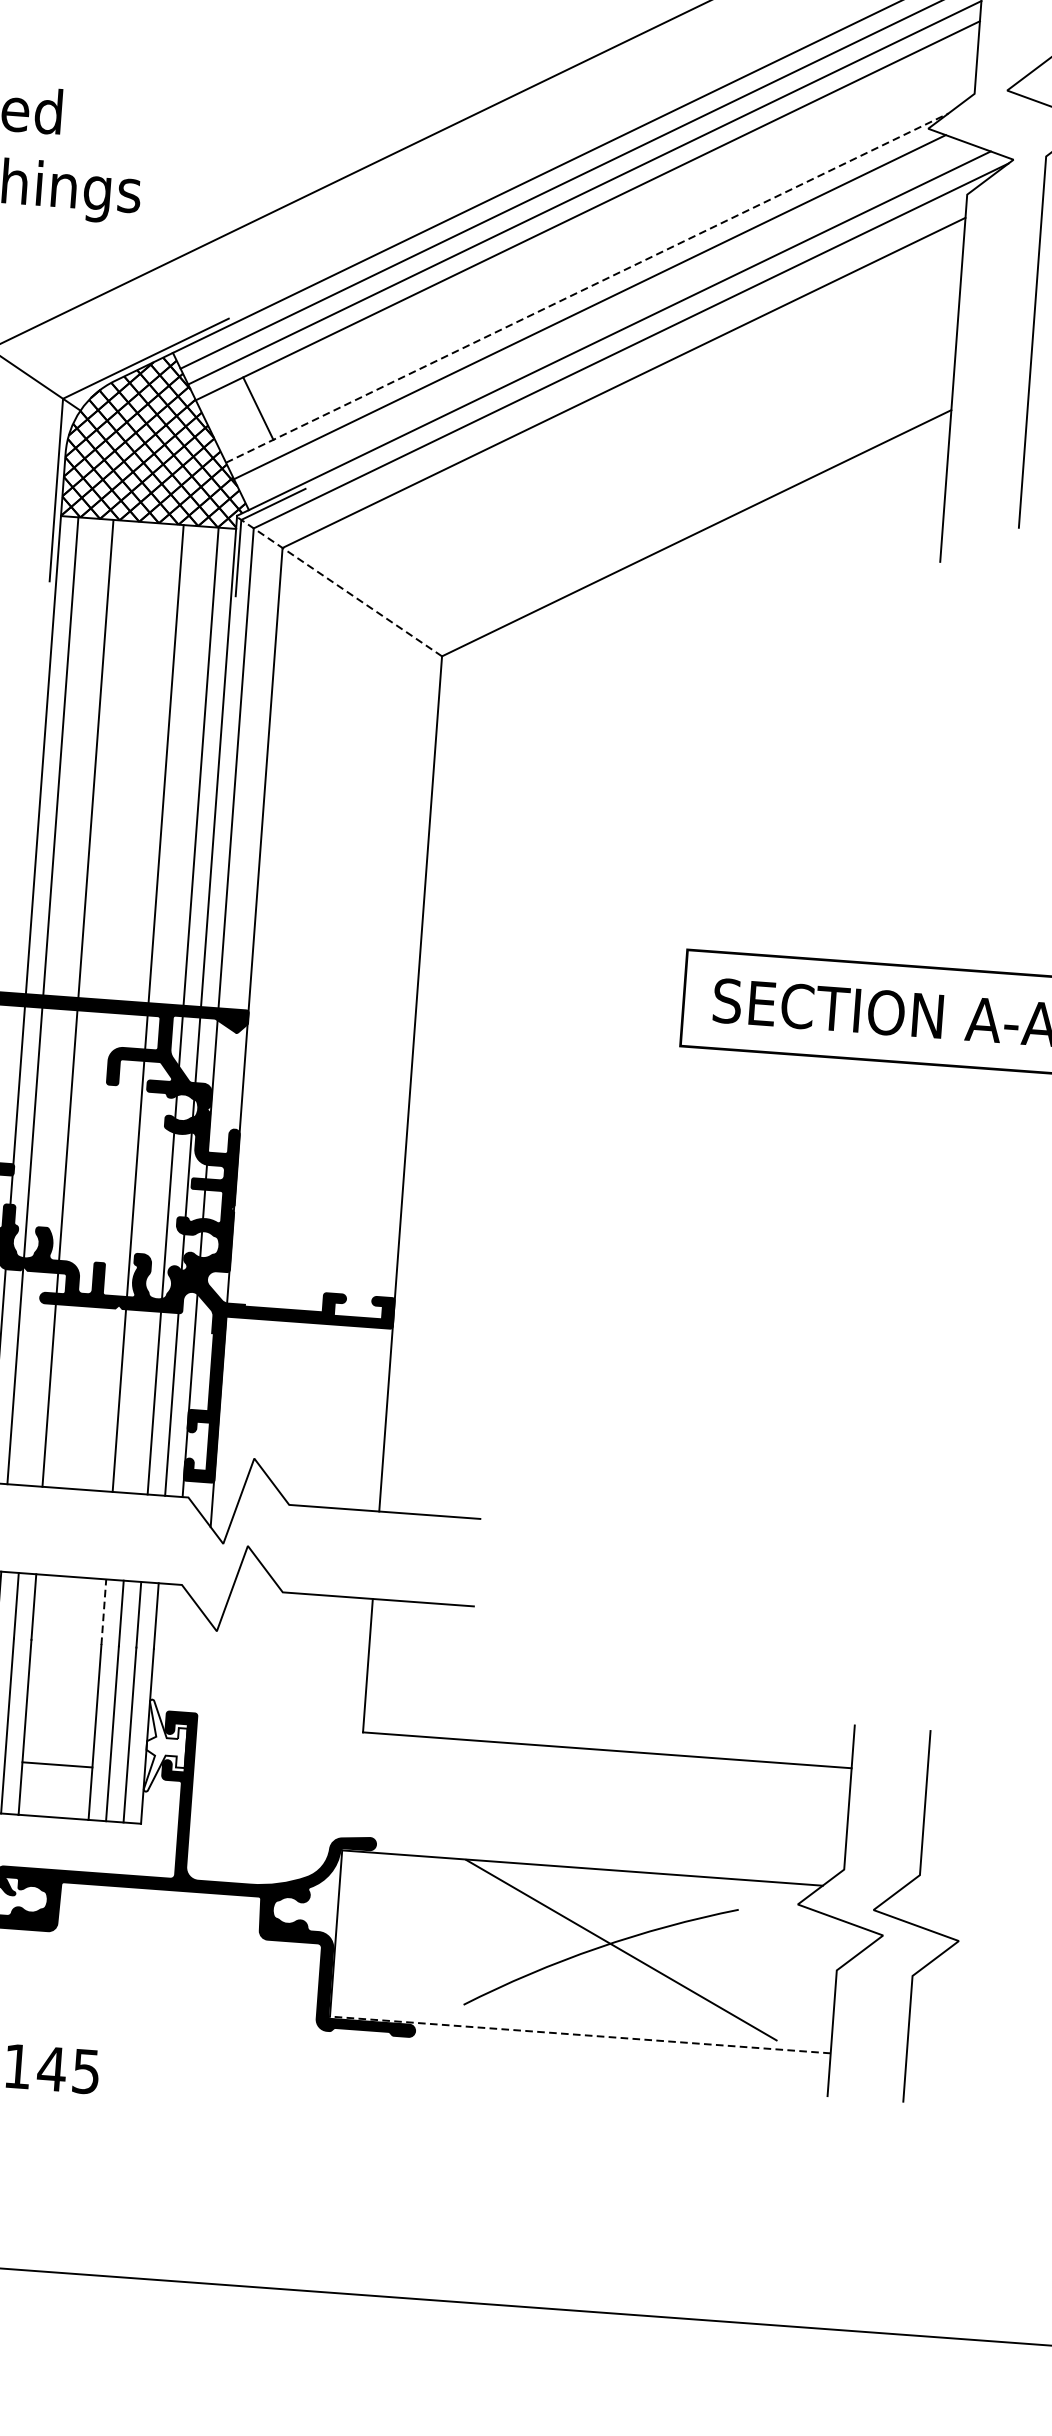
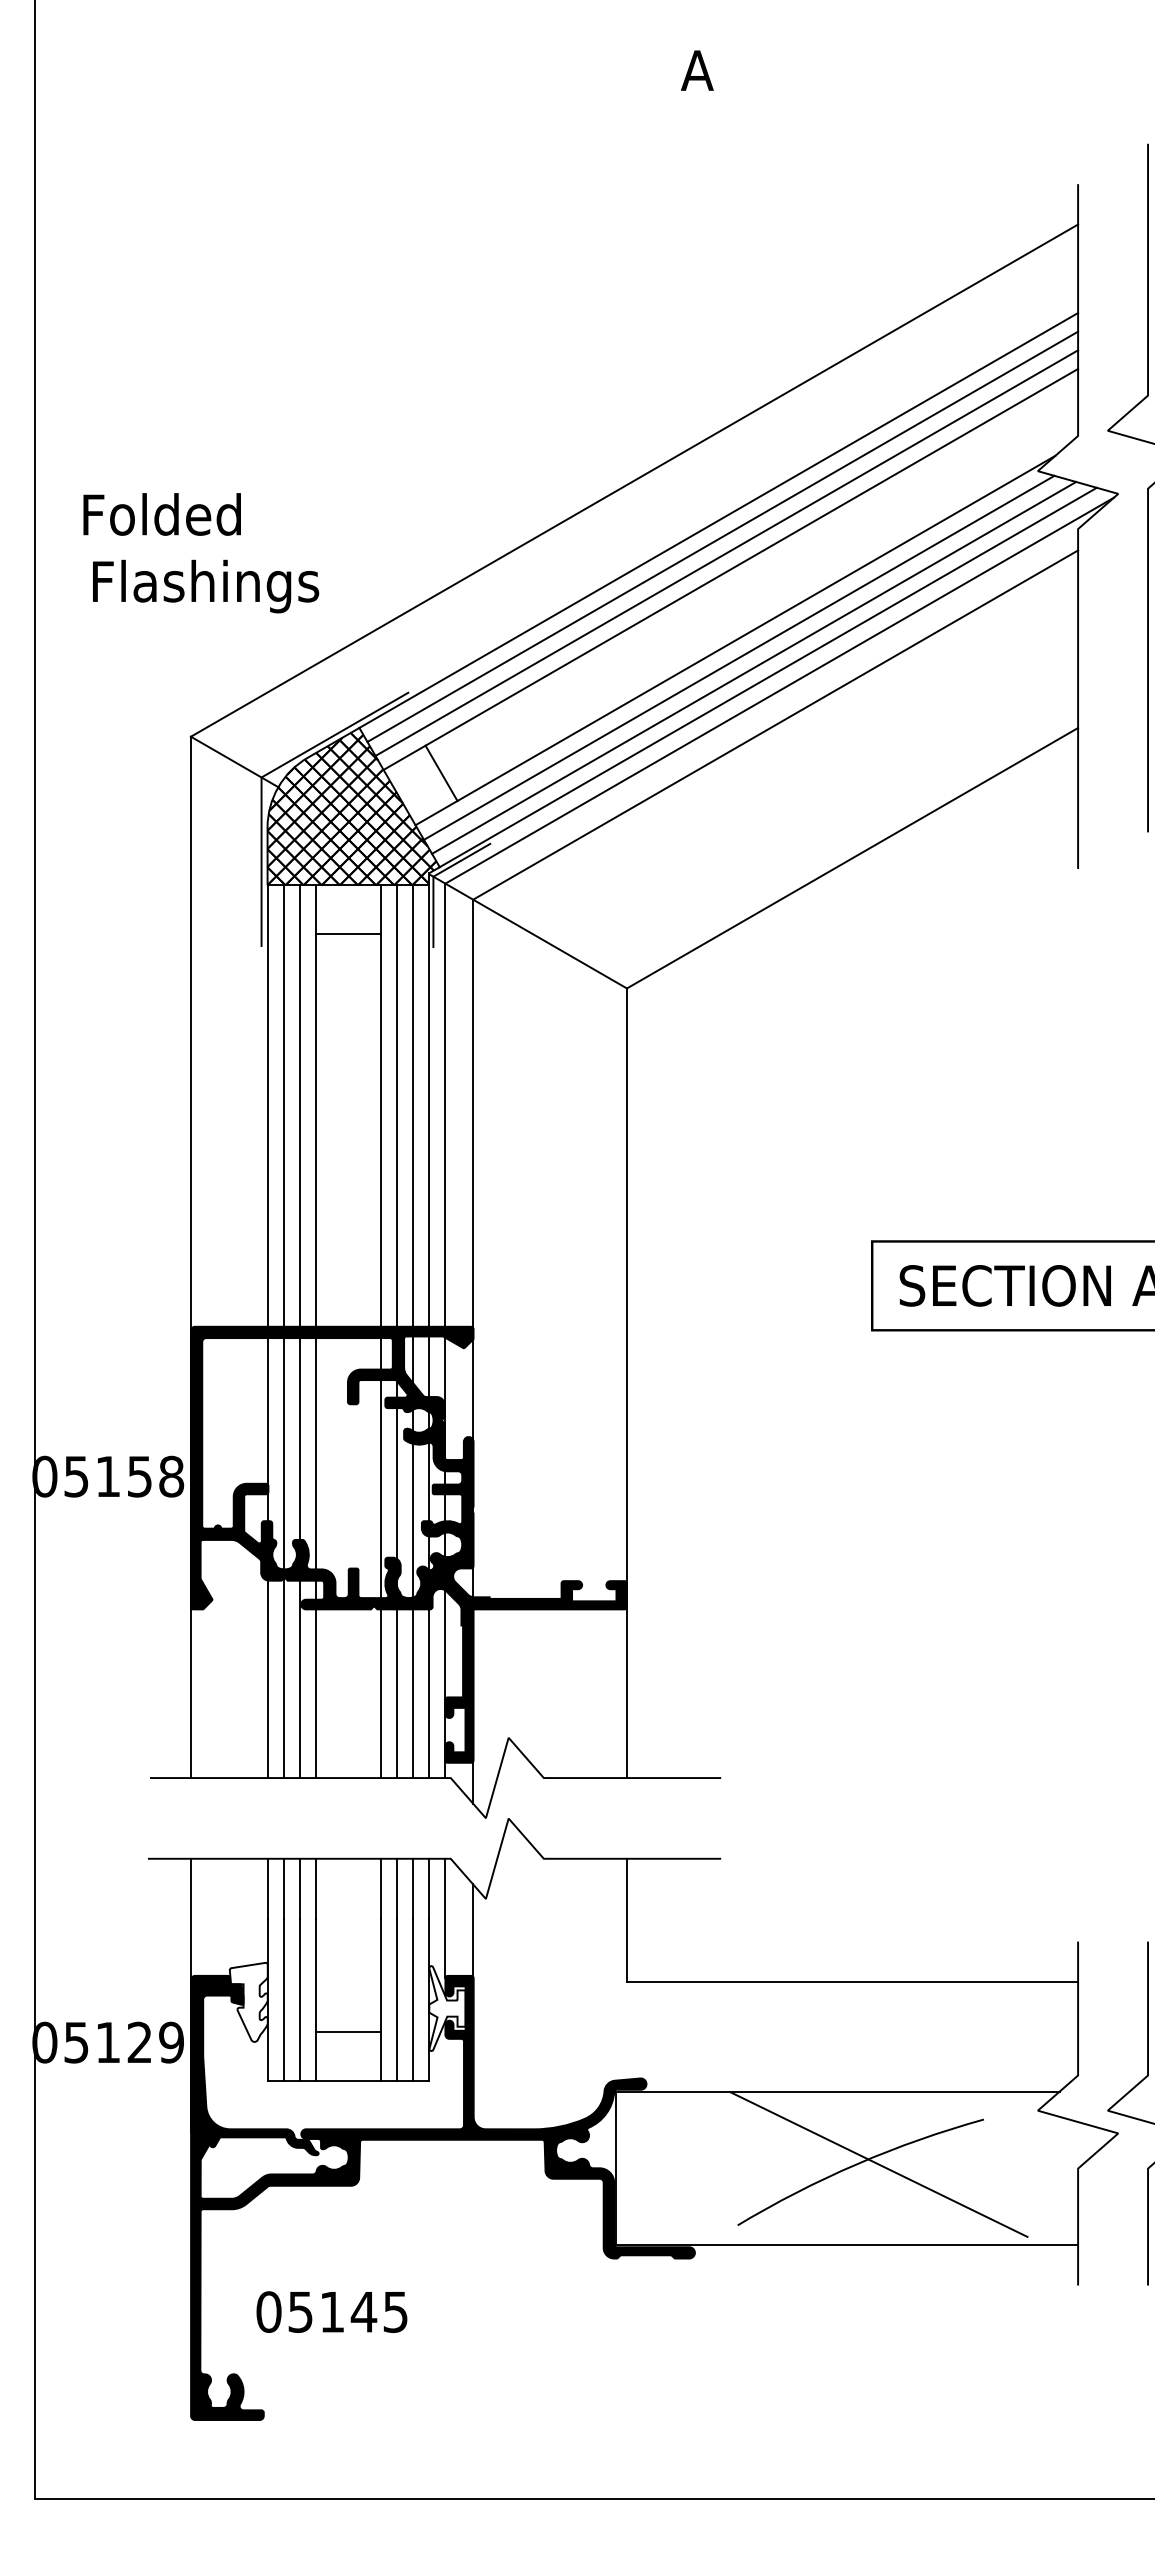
line: (587, 288) -> (735, 640), dashed -> solid
line: (605, 318) -> (754, 667), added
line: (144, 574) -> (348, 933), added
line: (338, 586) -> (527, 931), dashed -> solid
line: (60, 1001) -> (299, 1331), added
line: (165, 1009) -> (396, 1331), added
line: (103, 1611) -> (380, 1888), dashed -> solid
line: (171, 1648) -> (445, 1917), added
line: (200, 1664) -> (473, 1930), added
line: (579, 2035) -> (846, 2245), dashed -> solid

